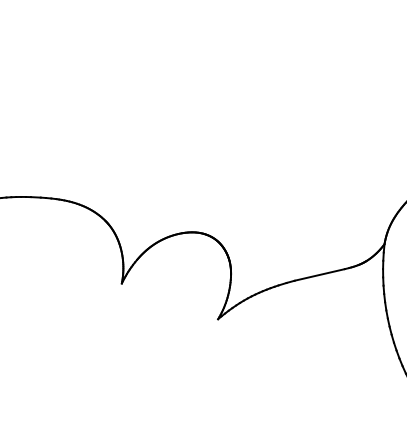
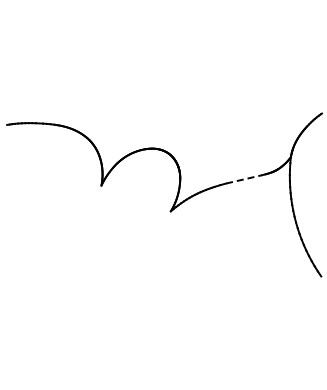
line: (320, 275) -> (244, 179), solid -> dashed

